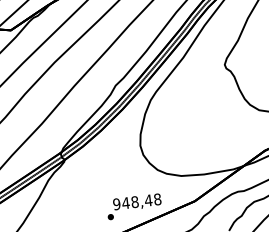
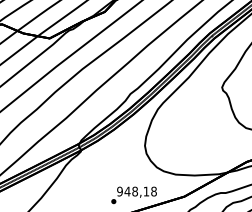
text: (148, 200) -> (146, 191), 948,48 -> 948,18

